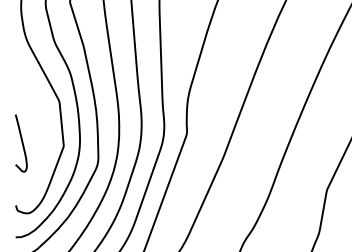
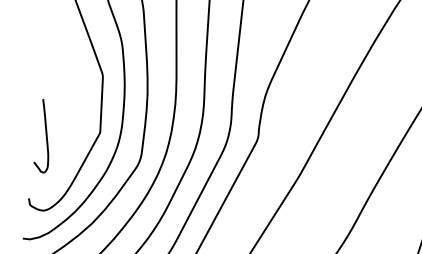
curve: (21, 143) -> (45, 136), moved

